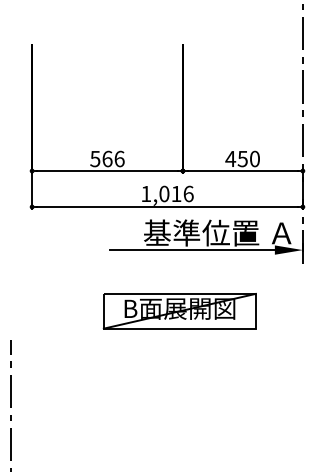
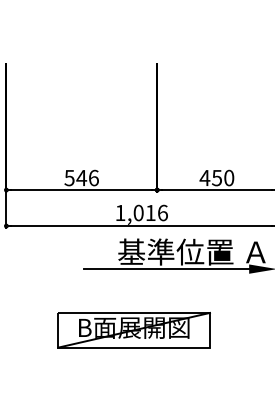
text: (107, 158) -> (81, 177), 566 -> 546
part: (179, 311) -> (133, 330), moved

